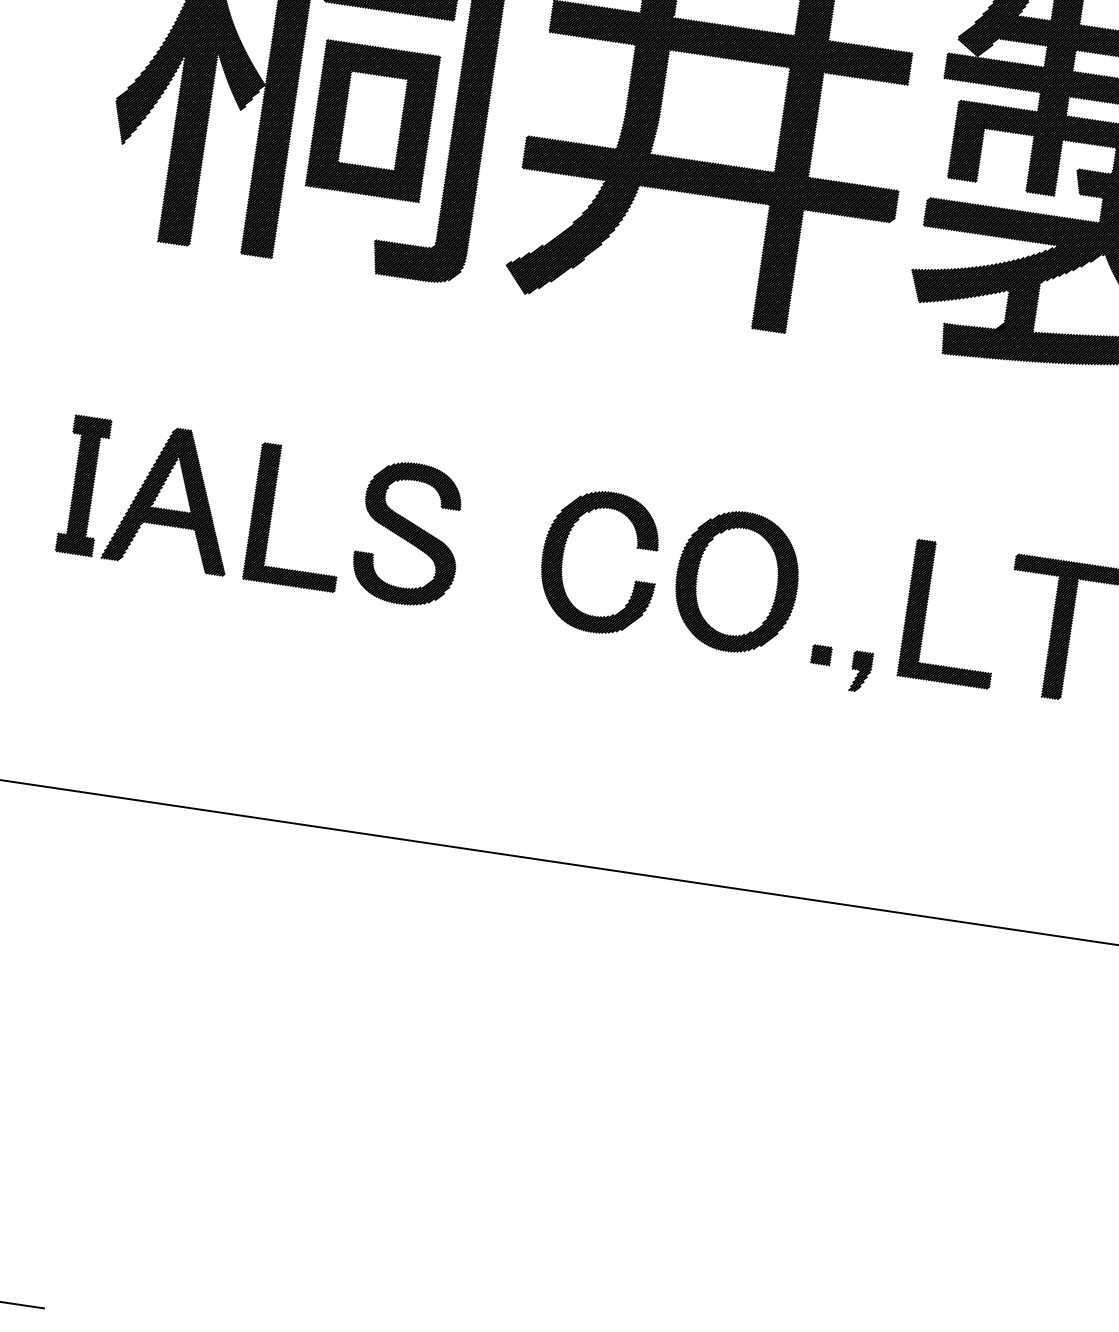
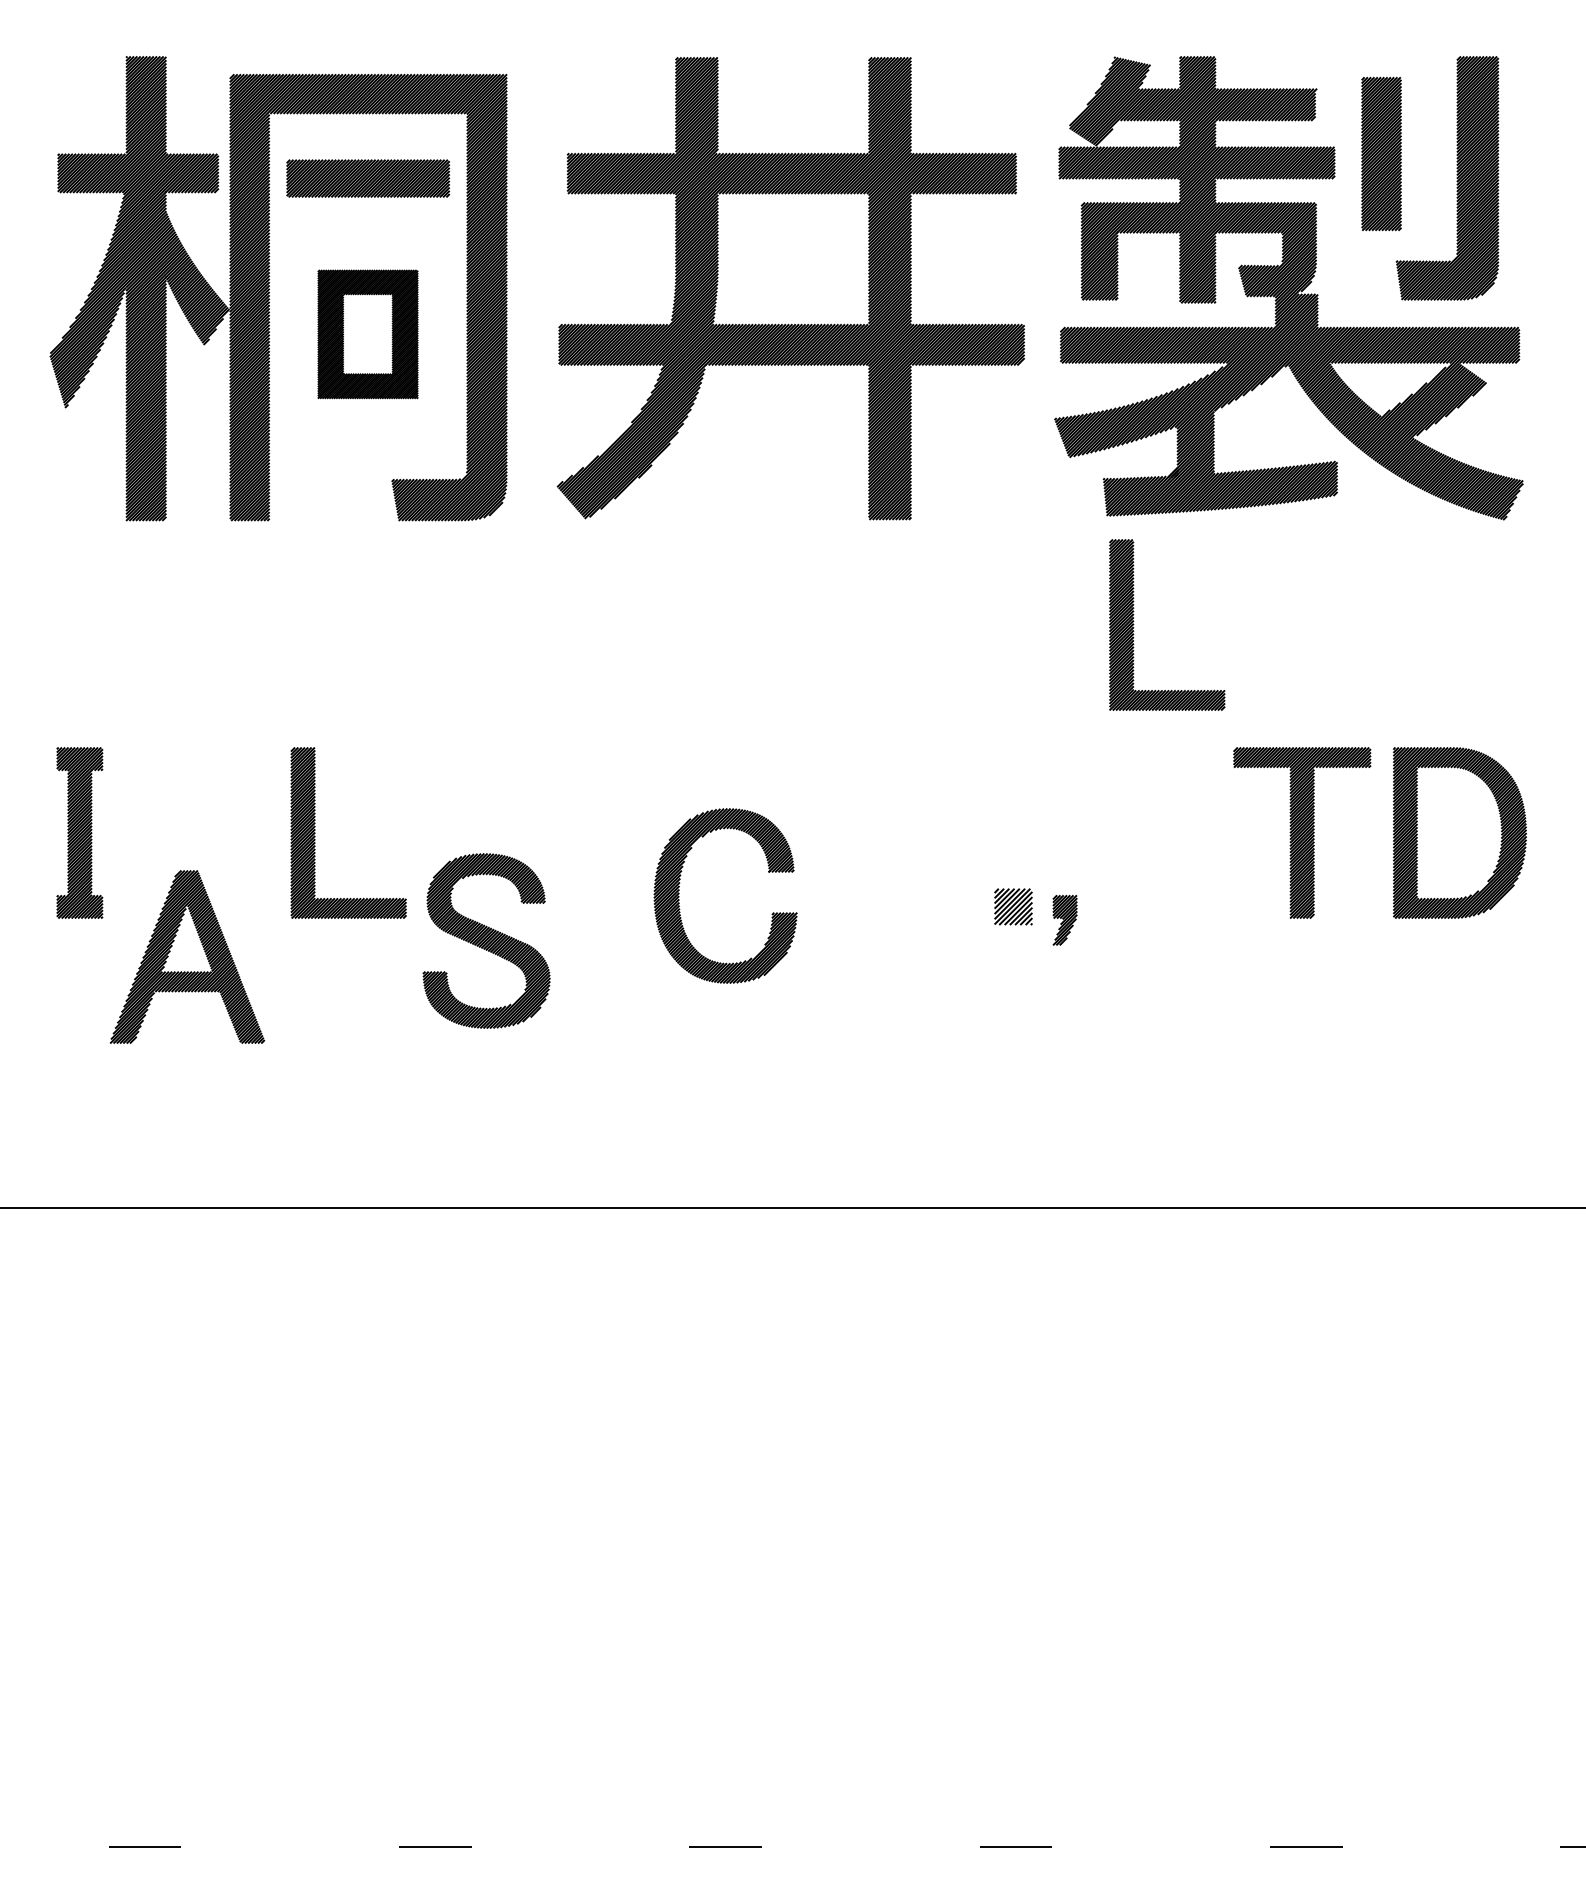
part: (372, 121) -> (367, 334), size x0.7
part: (173, 497) -> (187, 956), moved
part: (408, 533) -> (486, 940), moved
part: (563, 557) -> (679, 896), moved
part: (736, 581) -> (896, 832), removed
part: (927, 609) -> (1134, 624), moved
part: (821, 654) -> (1013, 906), size x1.6

